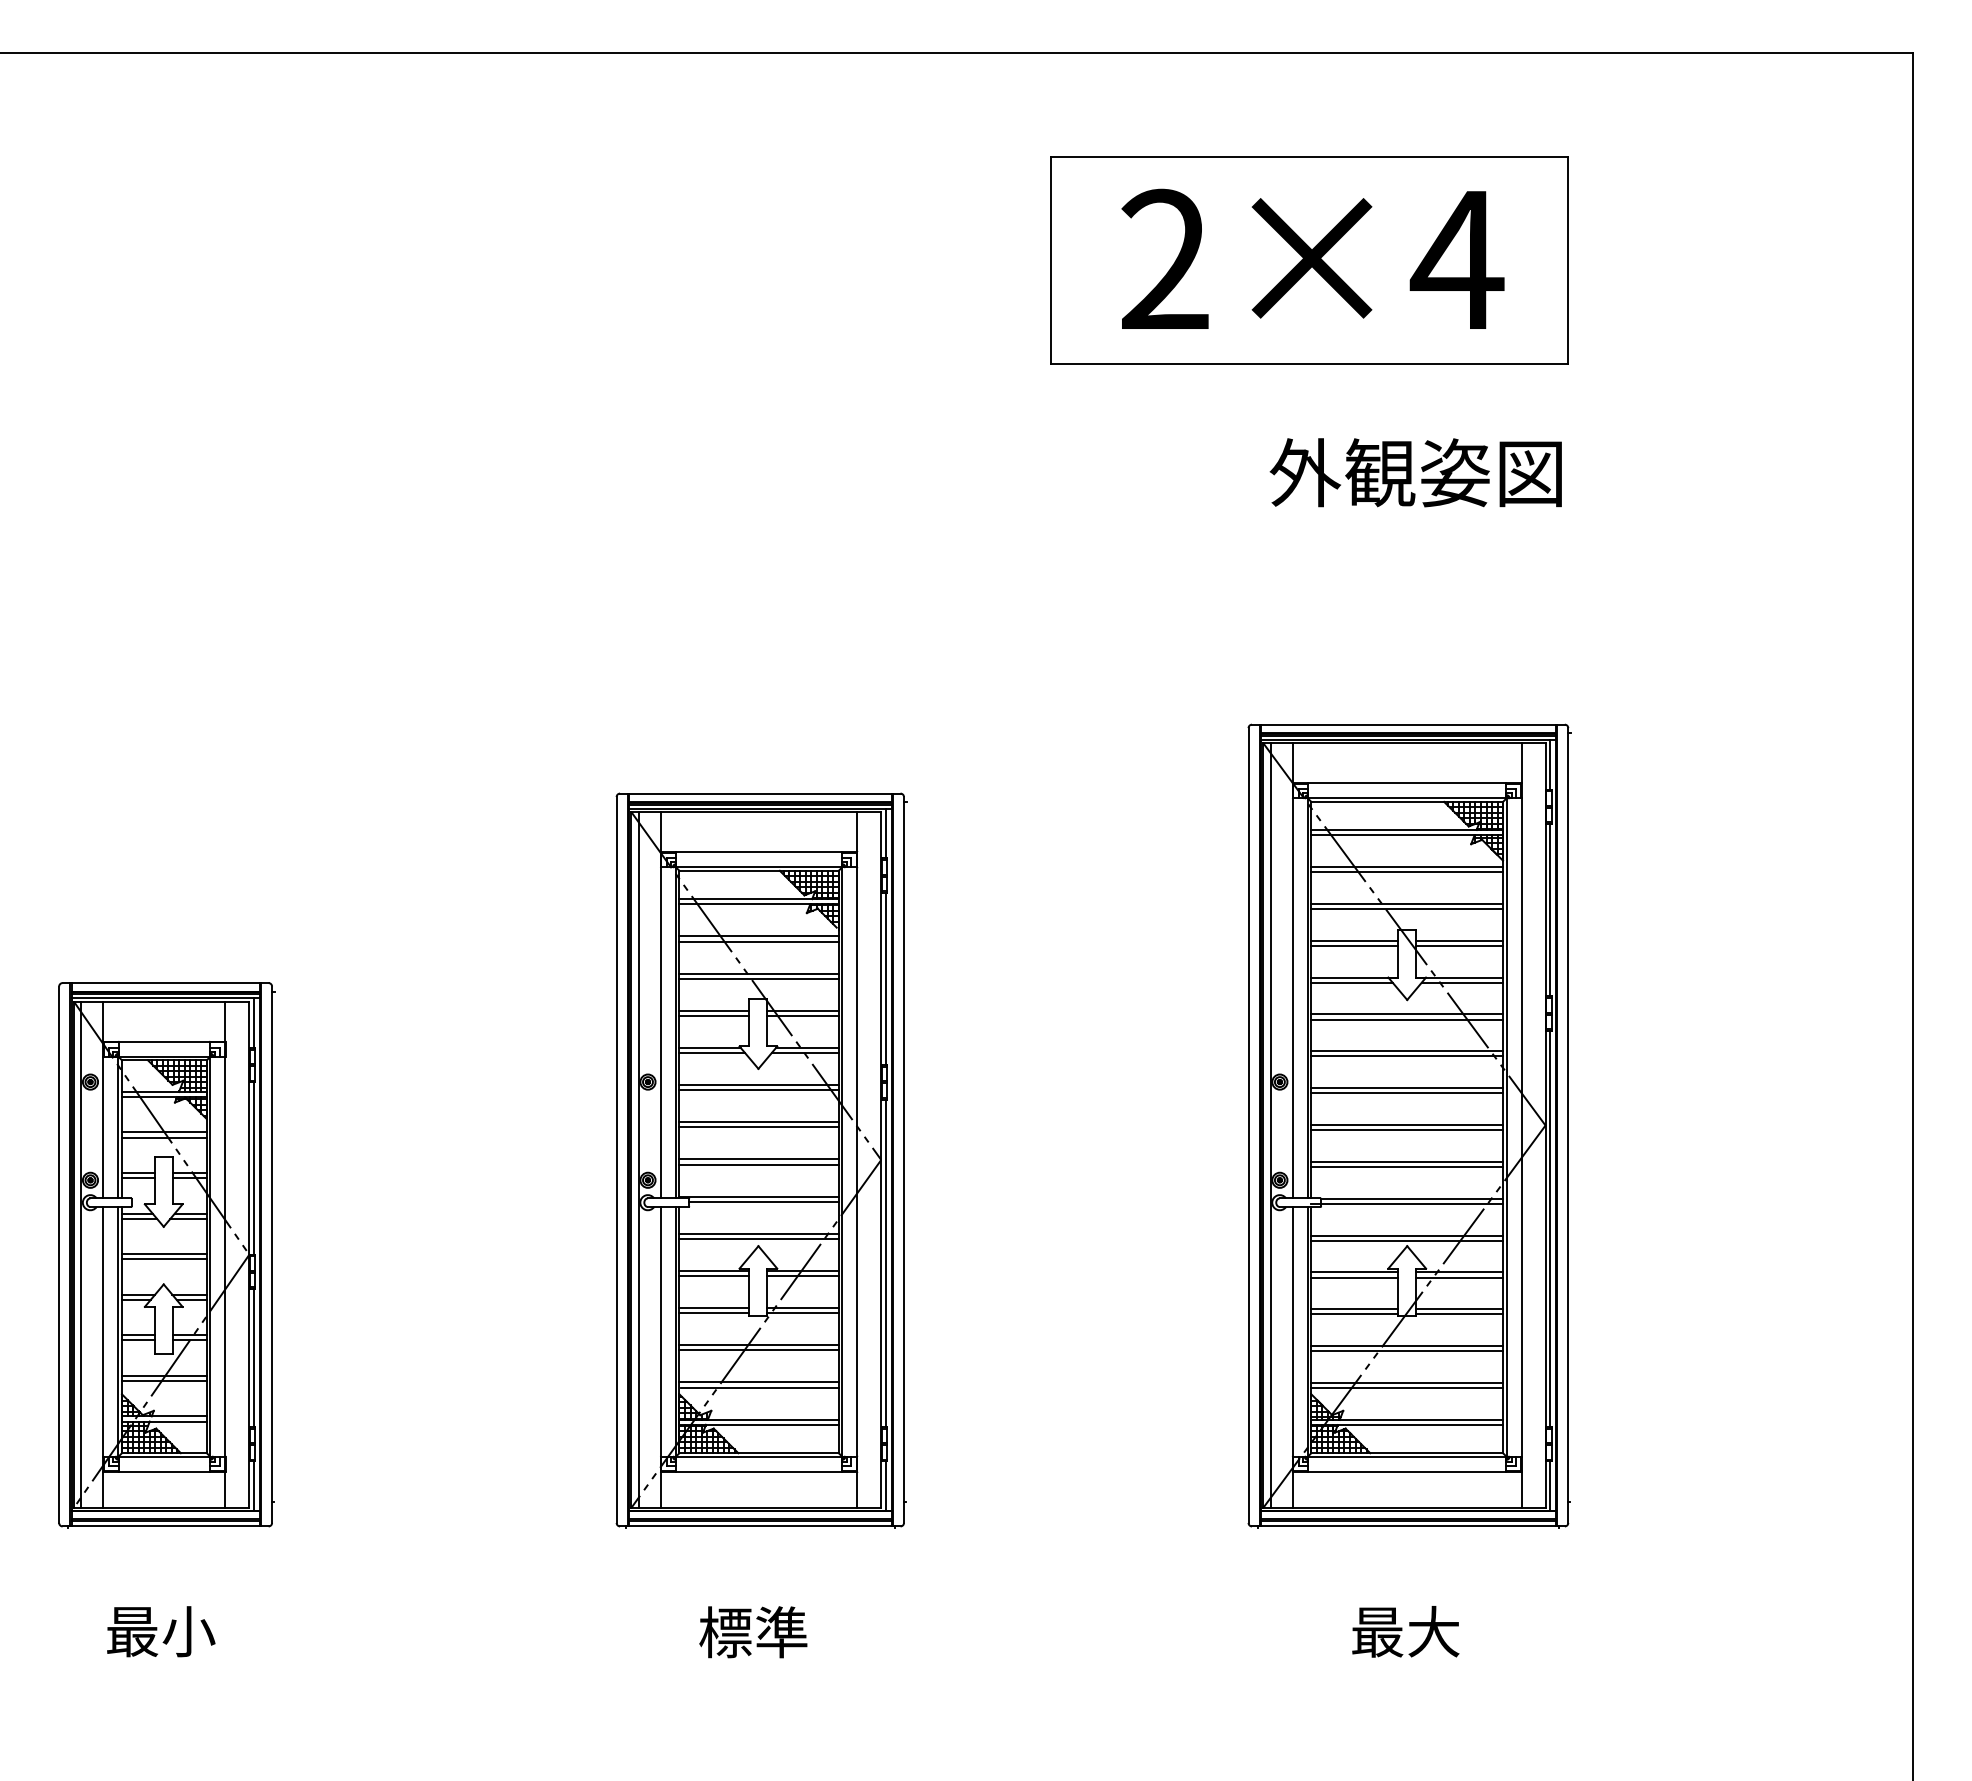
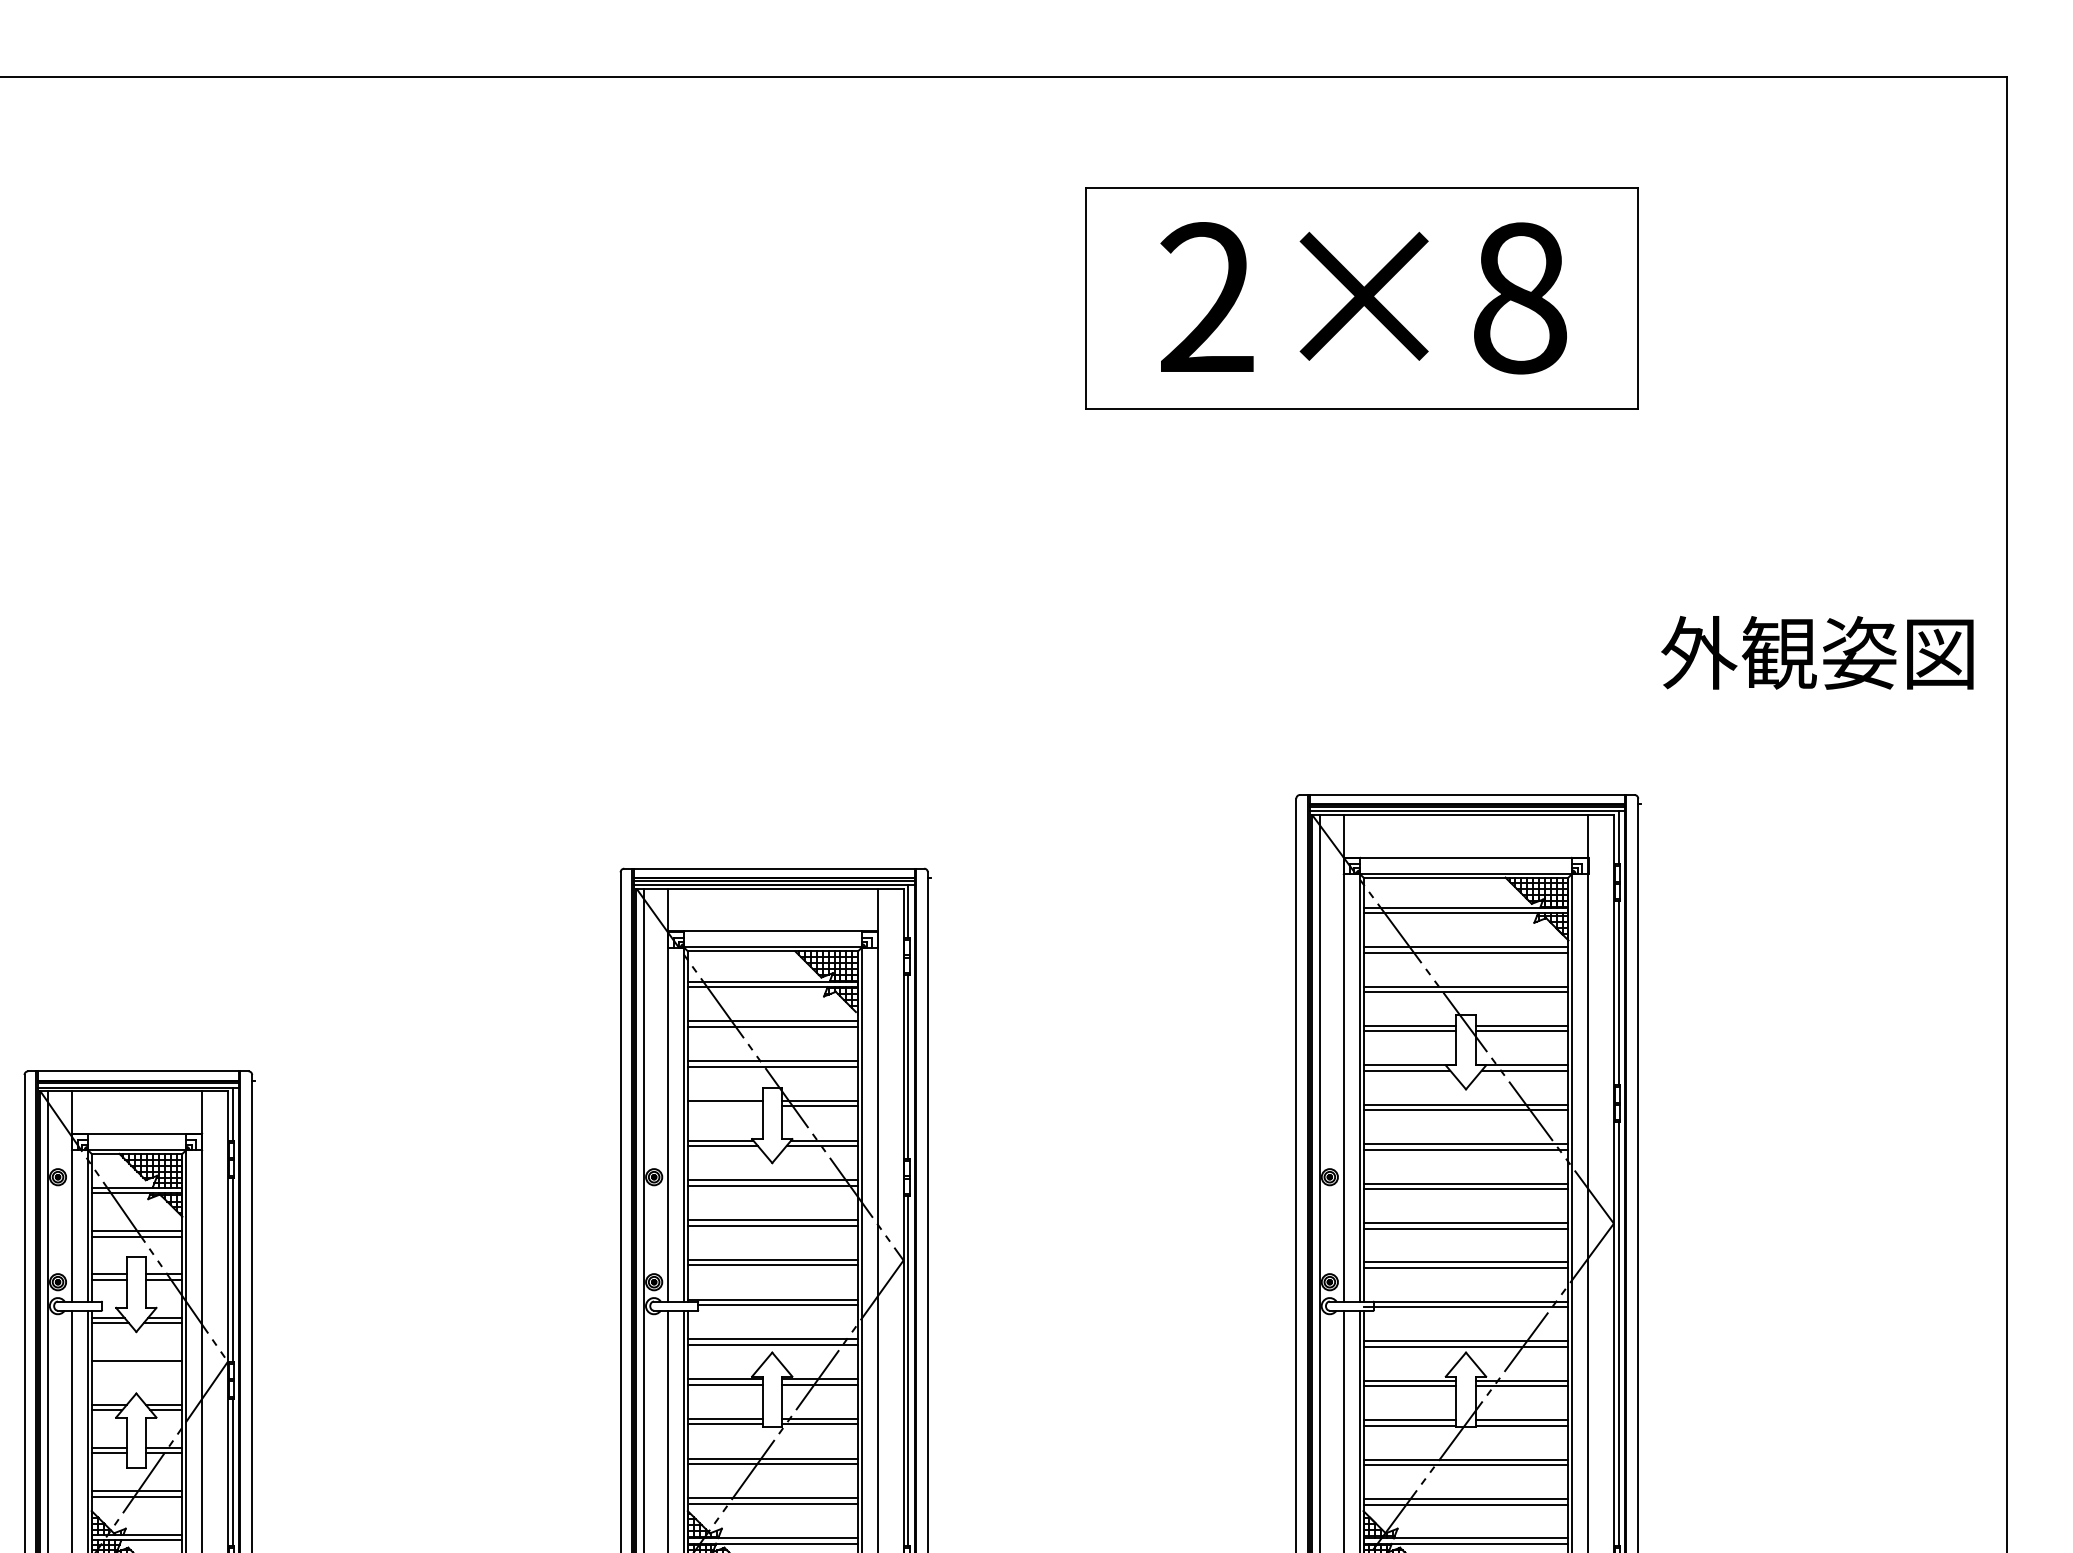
text: (1456, 260) -> (1518, 298), 2×4 -> 2×8
text: (1415, 472) -> (1817, 652), moved
line: (714, 1015) -> (725, 1105), removed
line: (164, 1259) -> (137, 1366), removed

